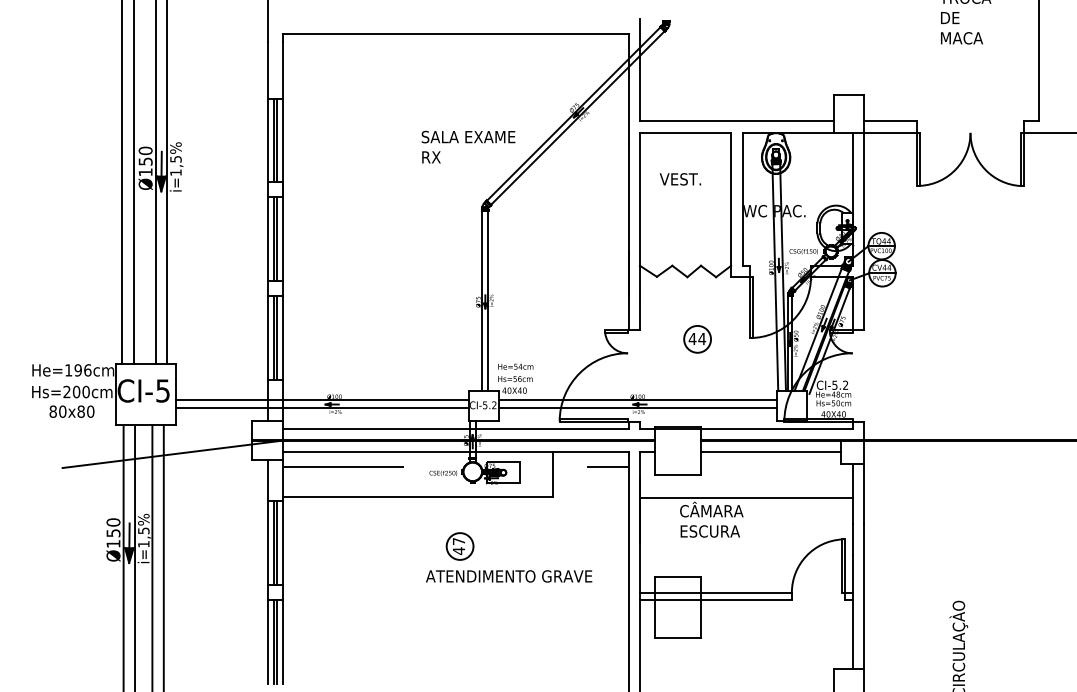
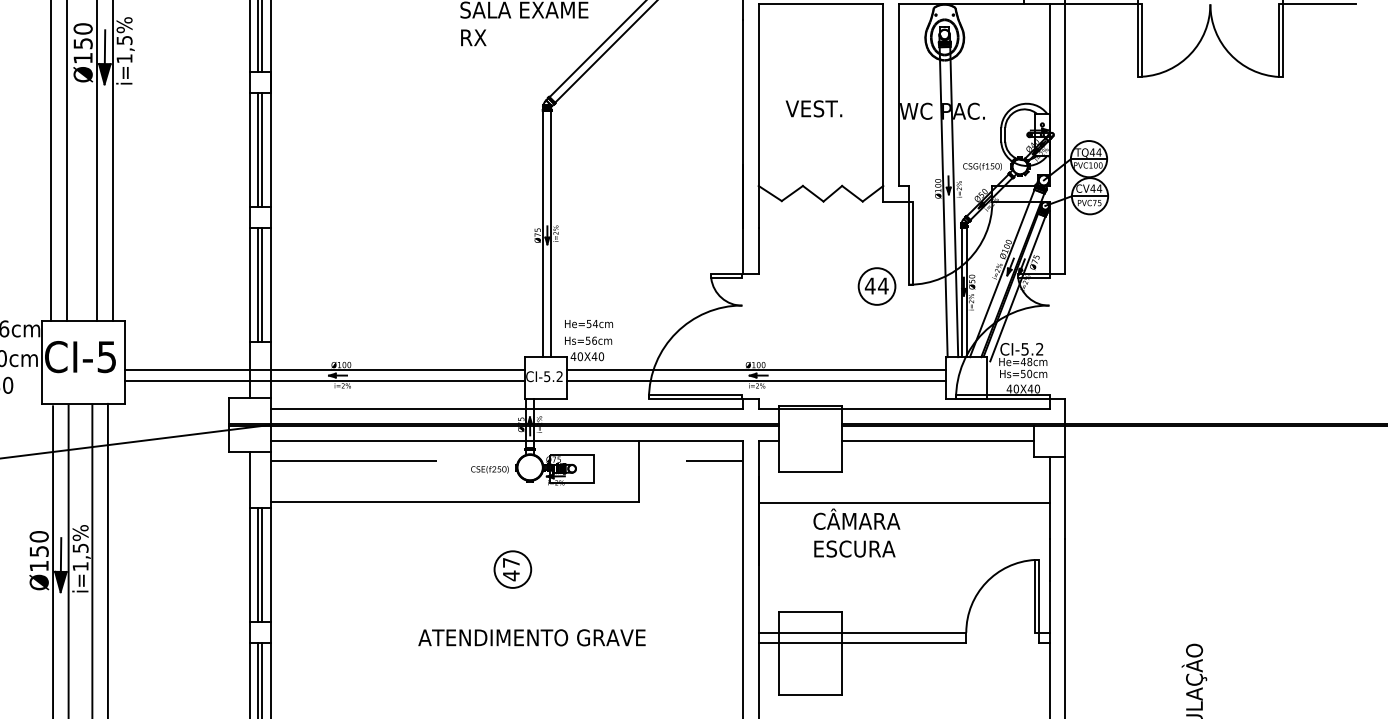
text: (680, 179) -> (814, 109), moved
part: (697, 339) -> (876, 286), moved
text: (509, 576) -> (532, 637), moved

